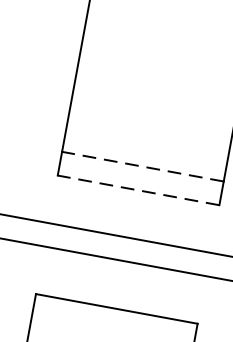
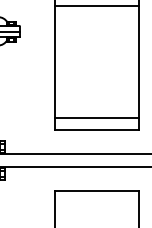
line: (142, 166) -> (96, 117), dashed -> solid
line: (137, 189) -> (96, 129), dashed -> solid

